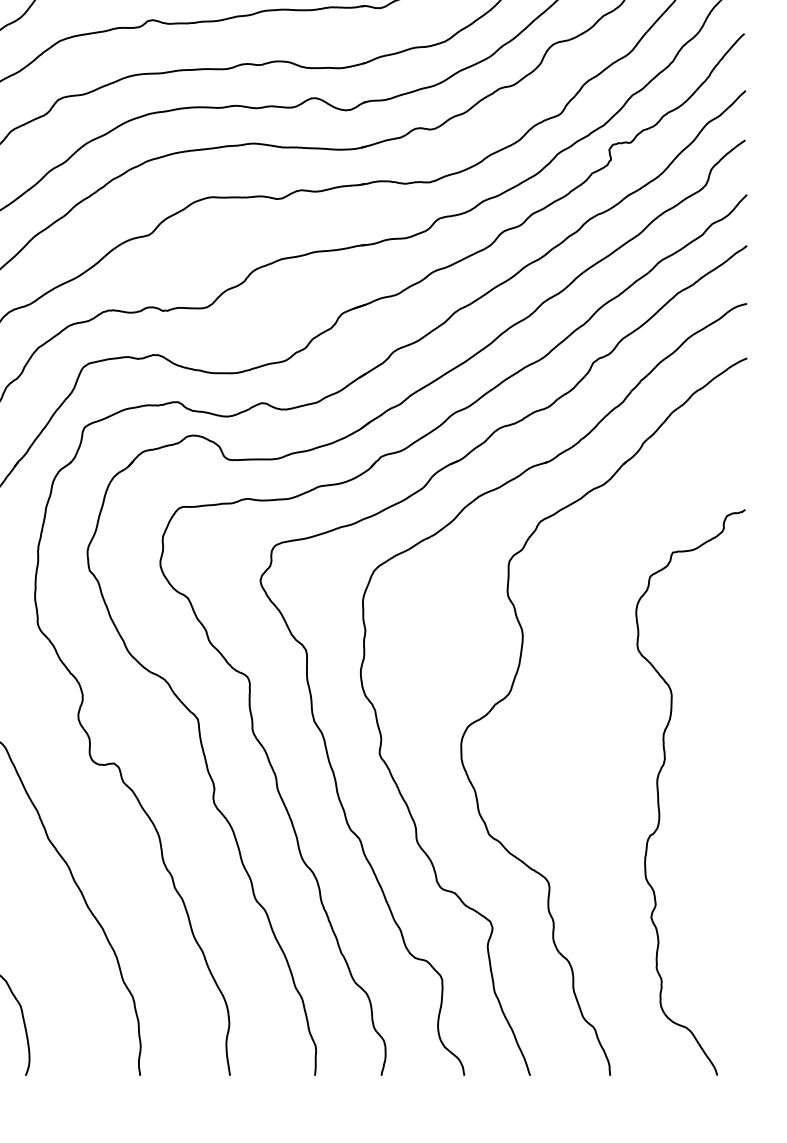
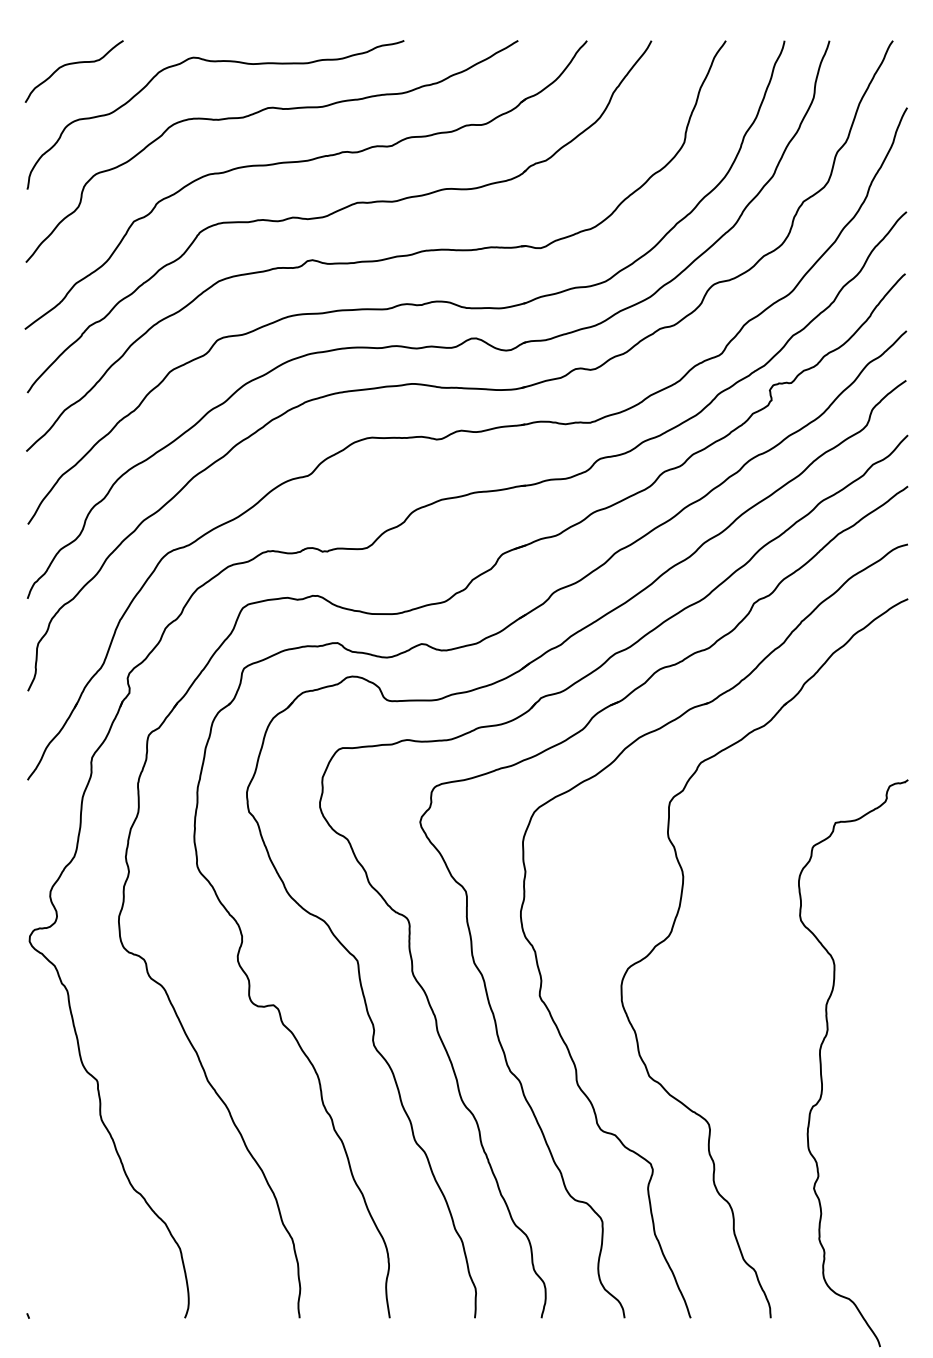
curve: (658, 792) -> (821, 1063), moved

